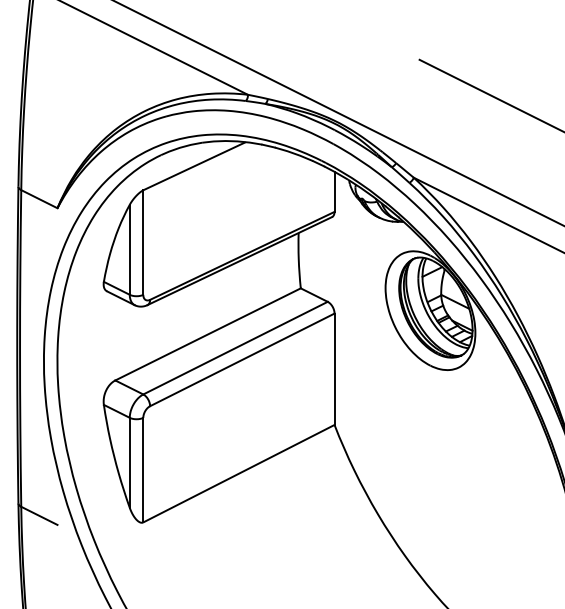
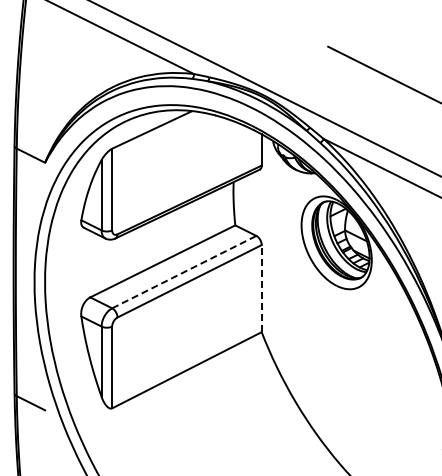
line: (235, 348) -> (184, 272), solid -> dashed
line: (334, 369) -> (261, 288), solid -> dashed

